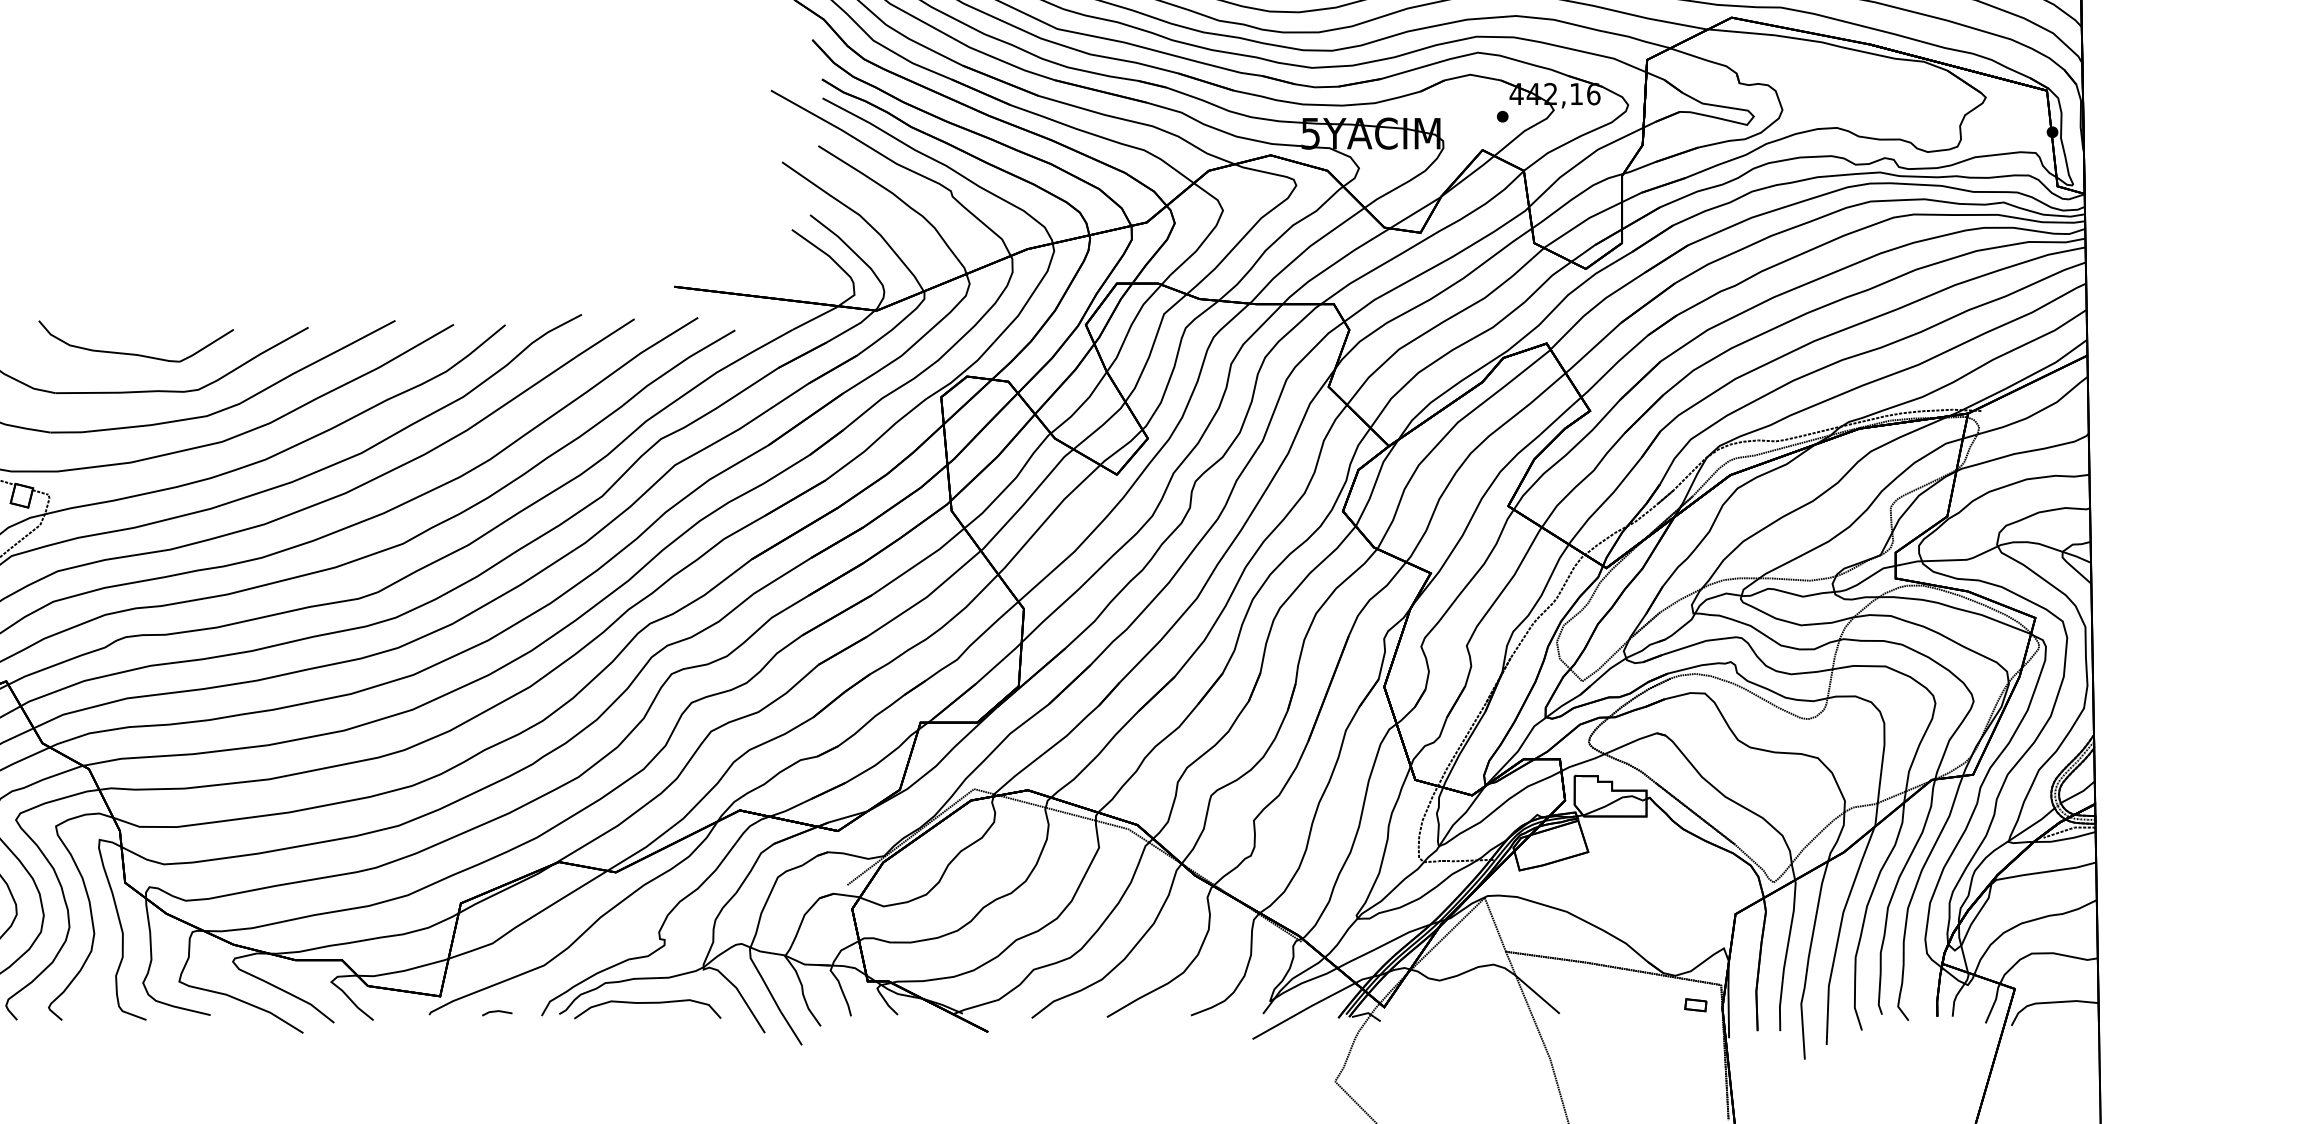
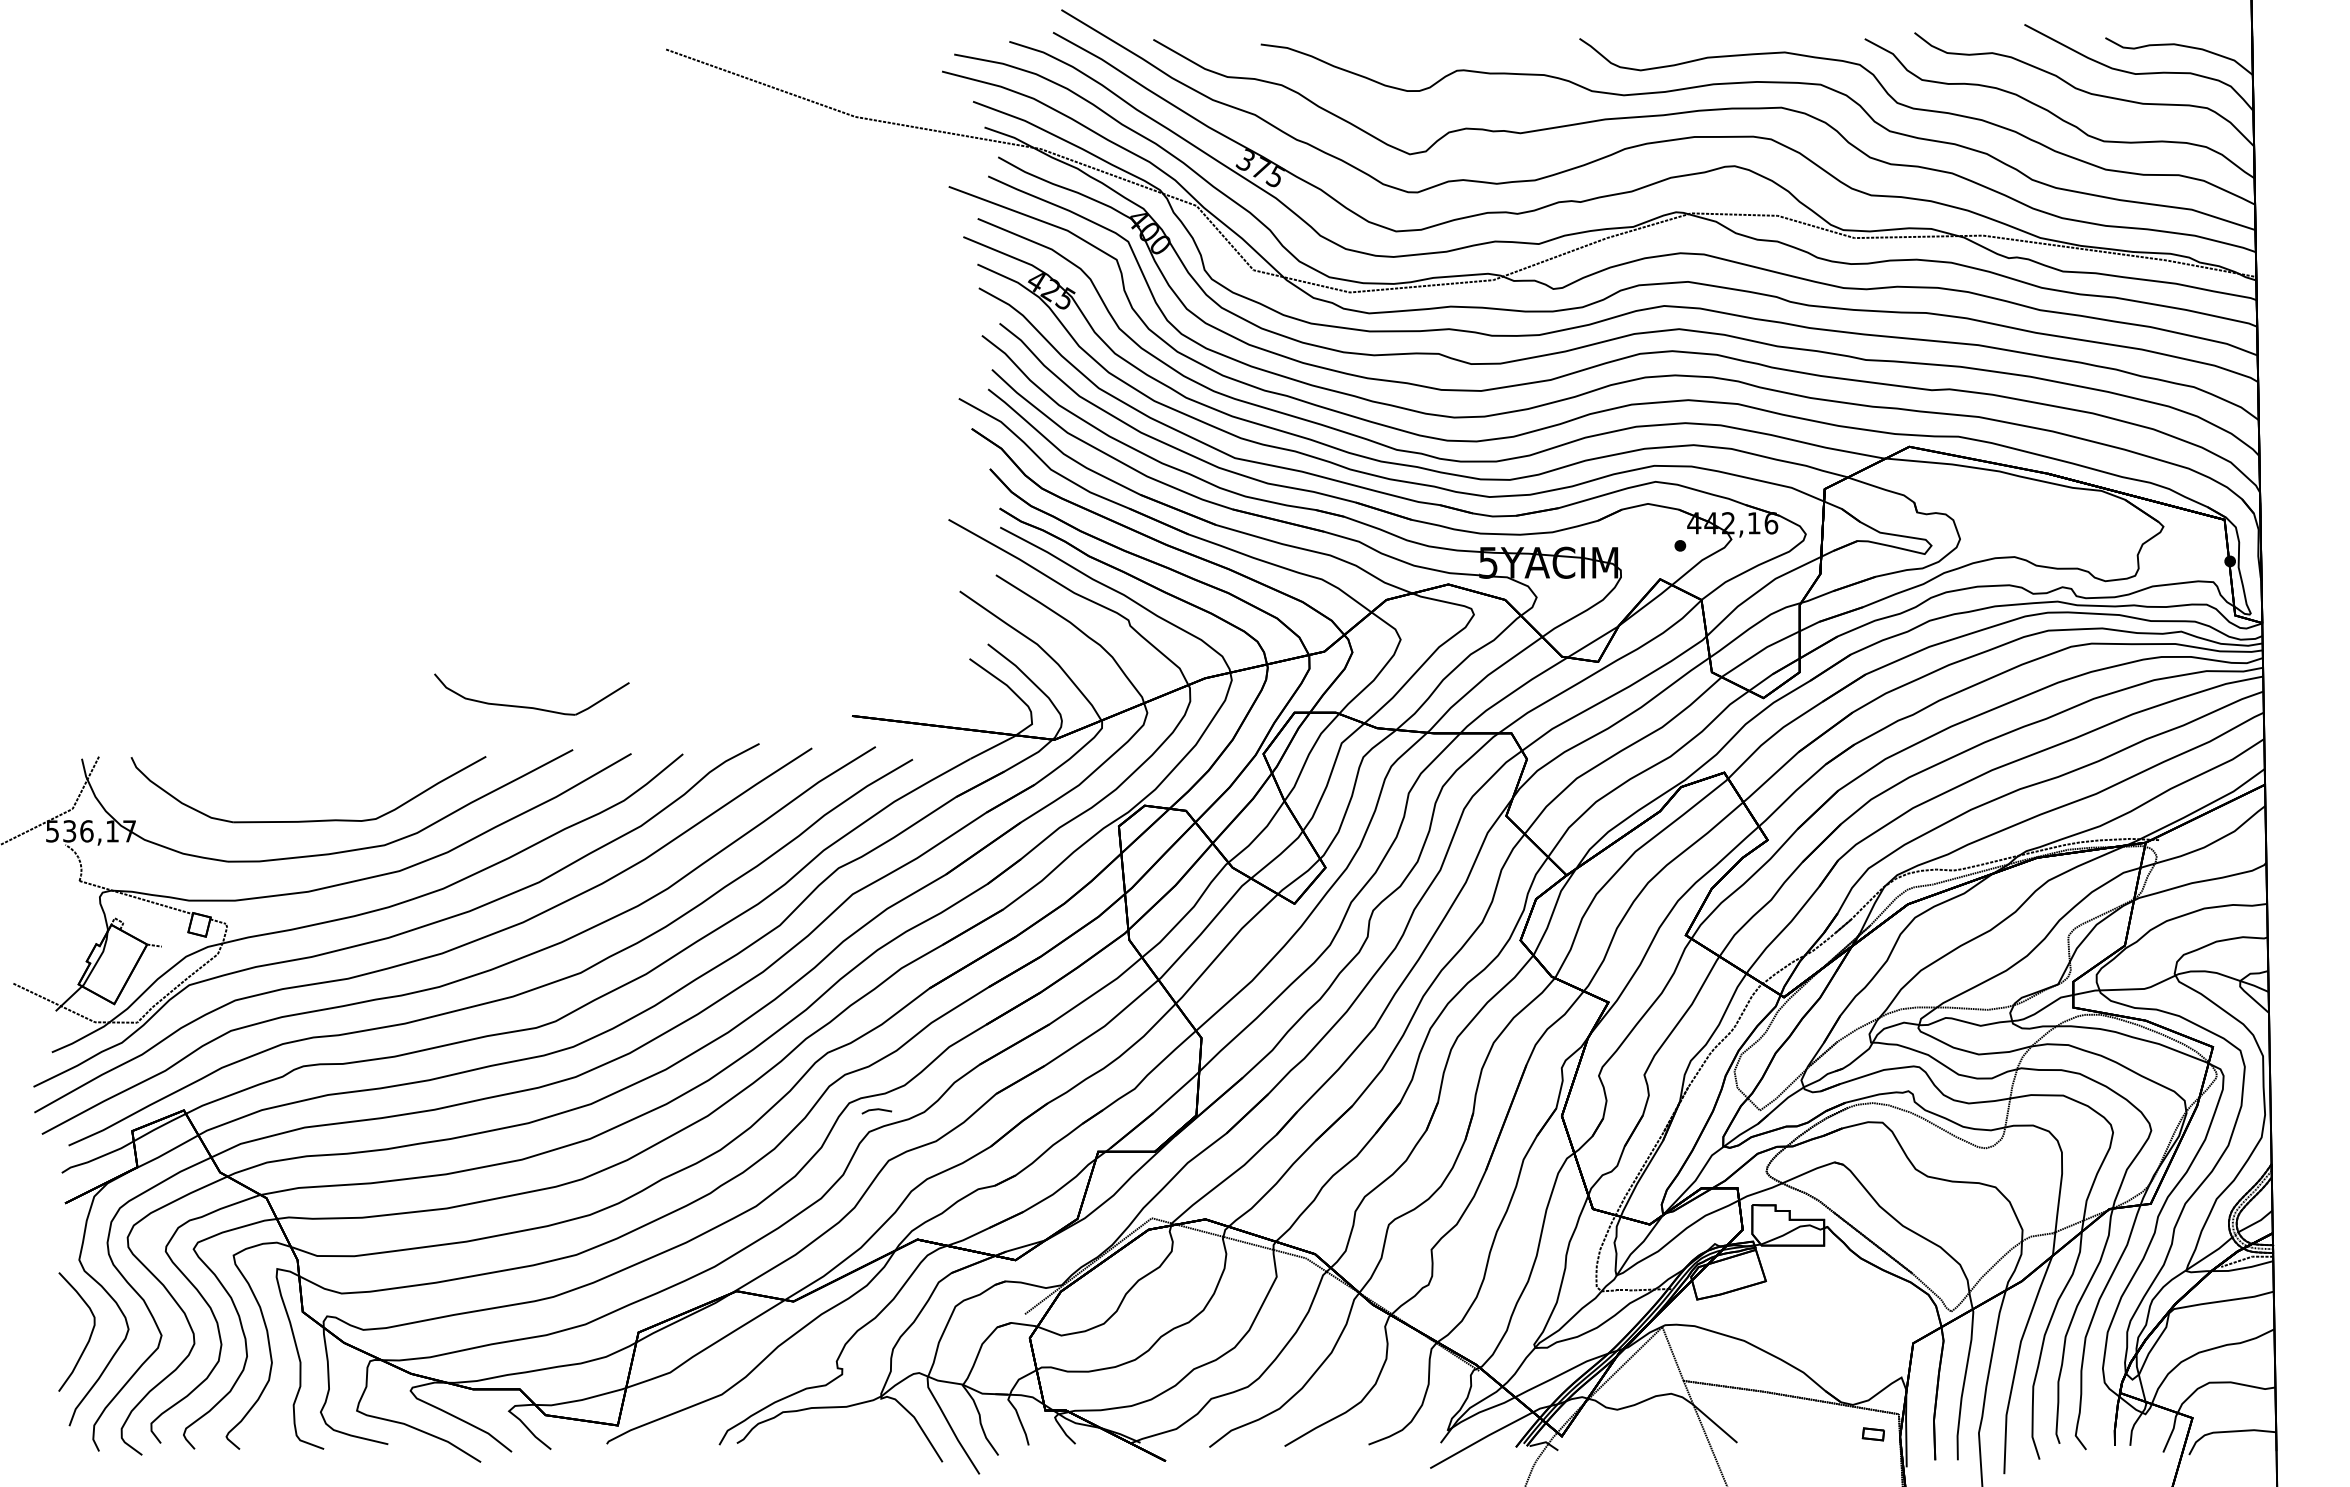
part: (133, 353) -> (529, 706), moved
curve: (646, 1003) -> (824, 1432), removed
line: (496, 1012) -> (876, 1110), moved

